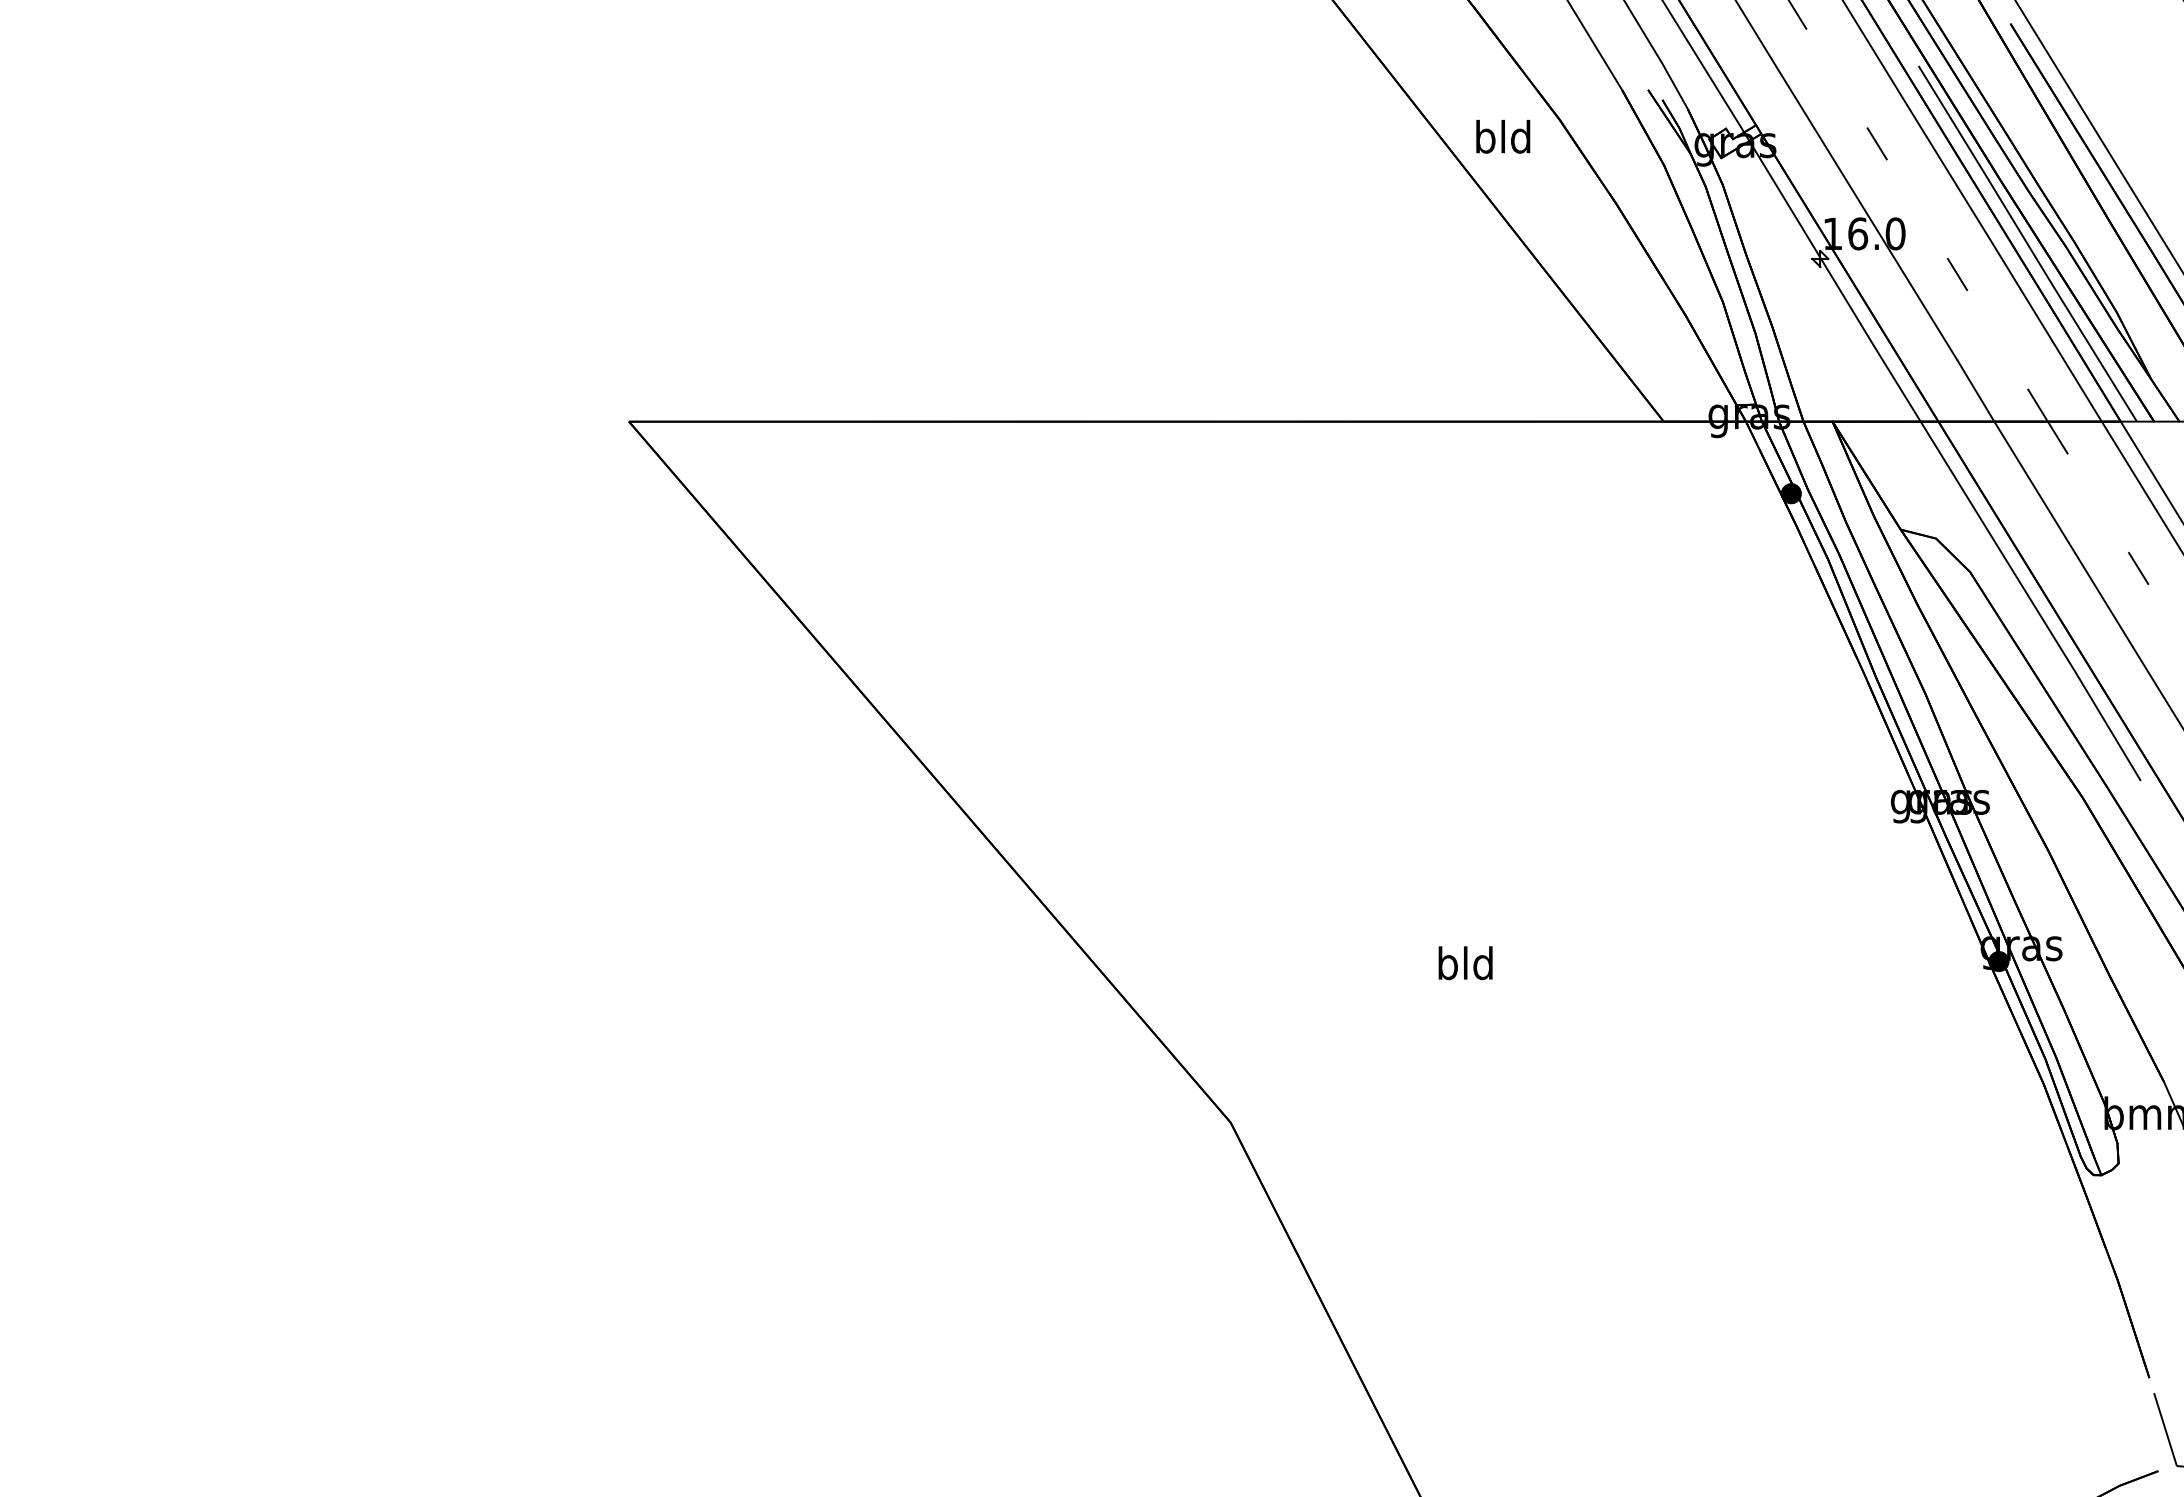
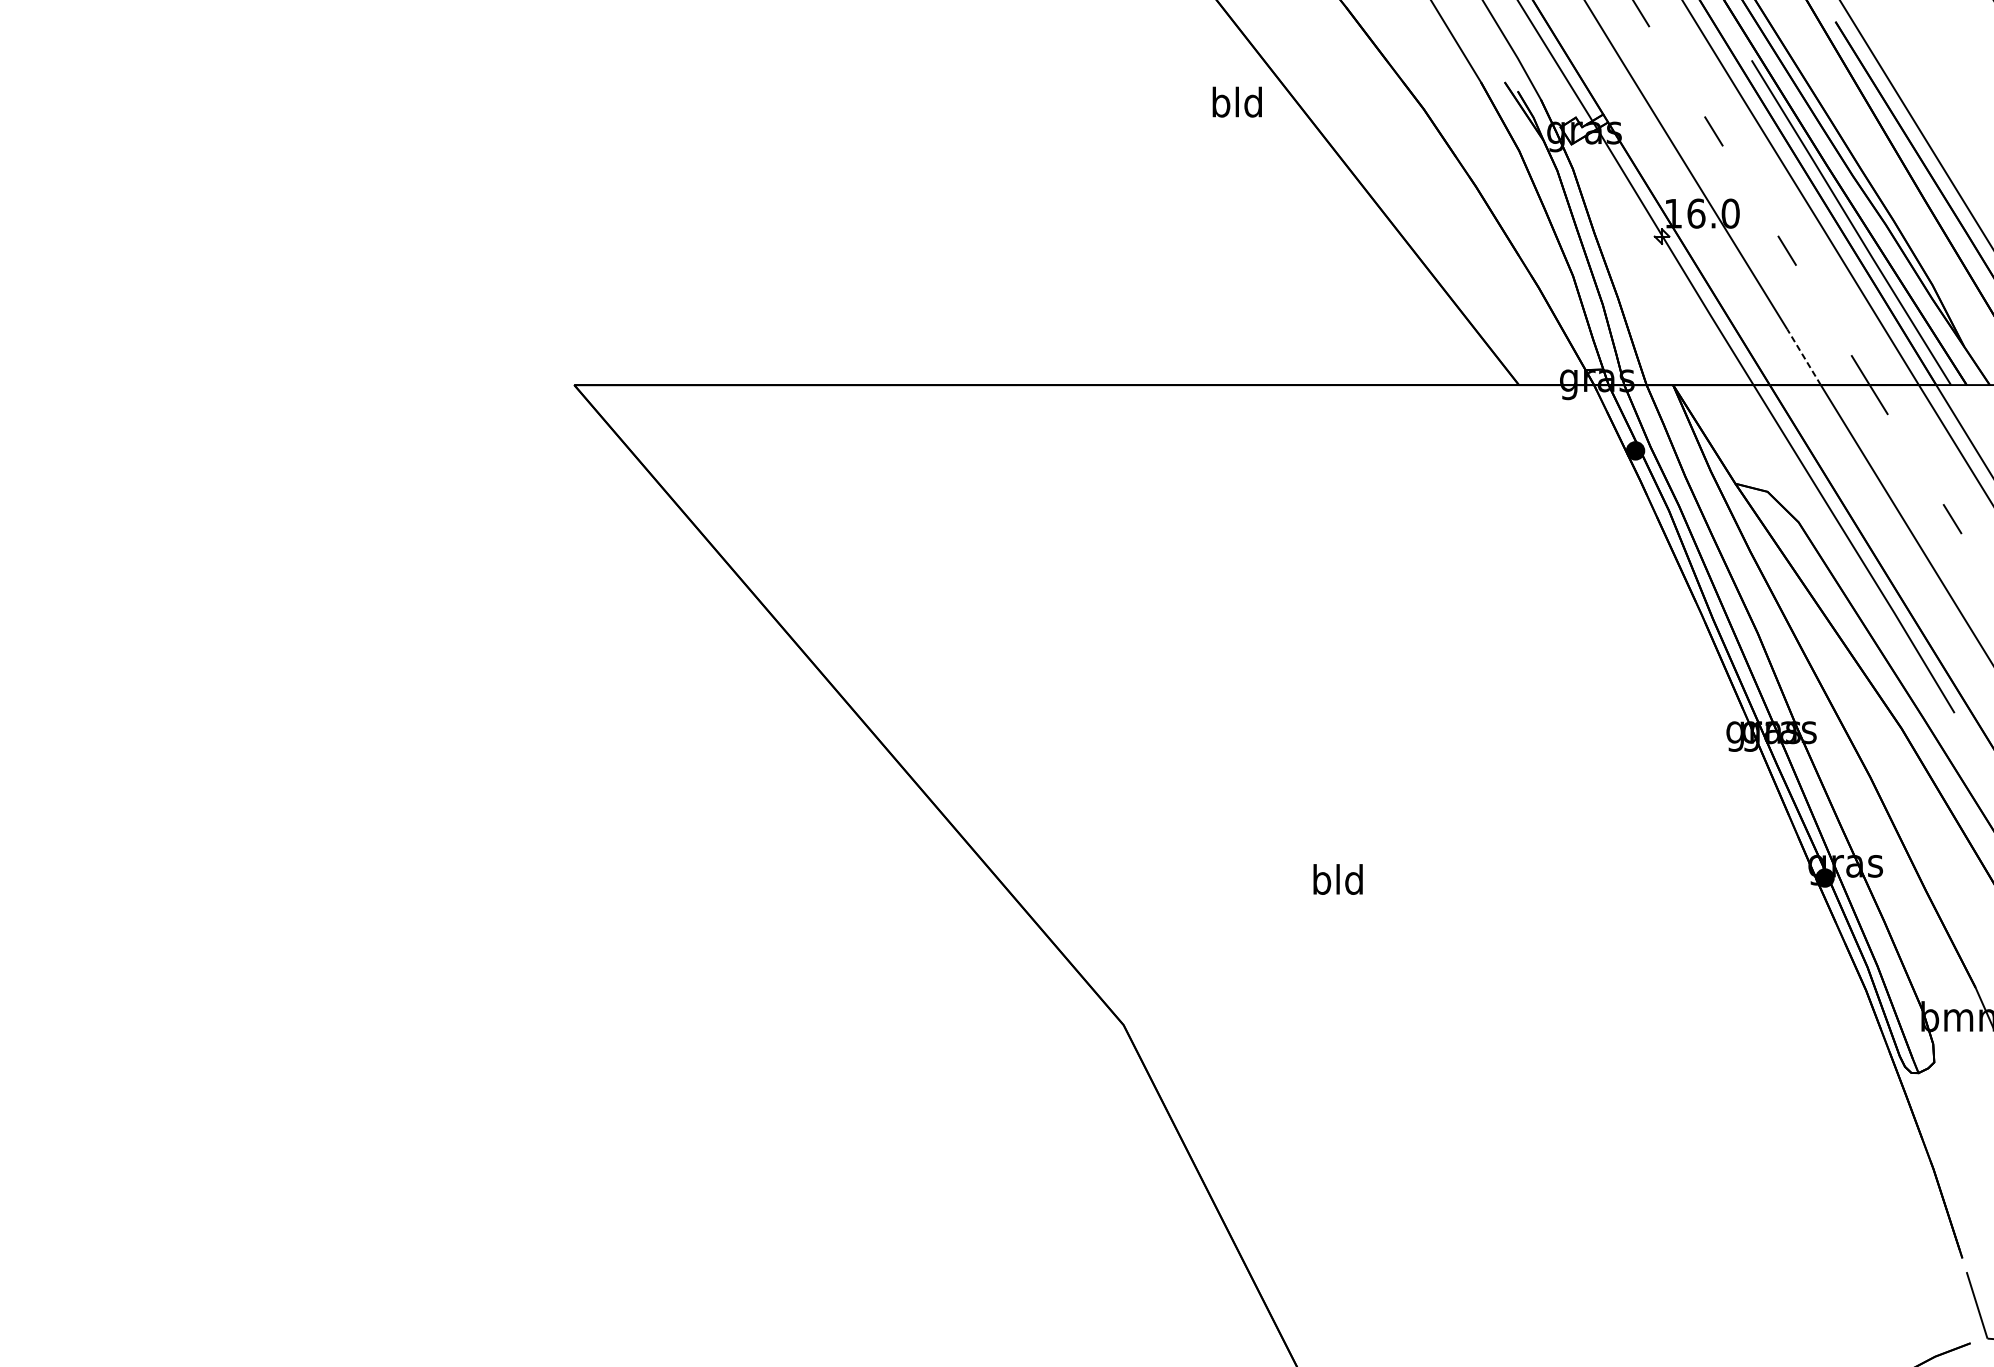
text: (1503, 136) -> (1237, 101), moved
line: (1975, 391) -> (1803, 357), solid -> dashed

